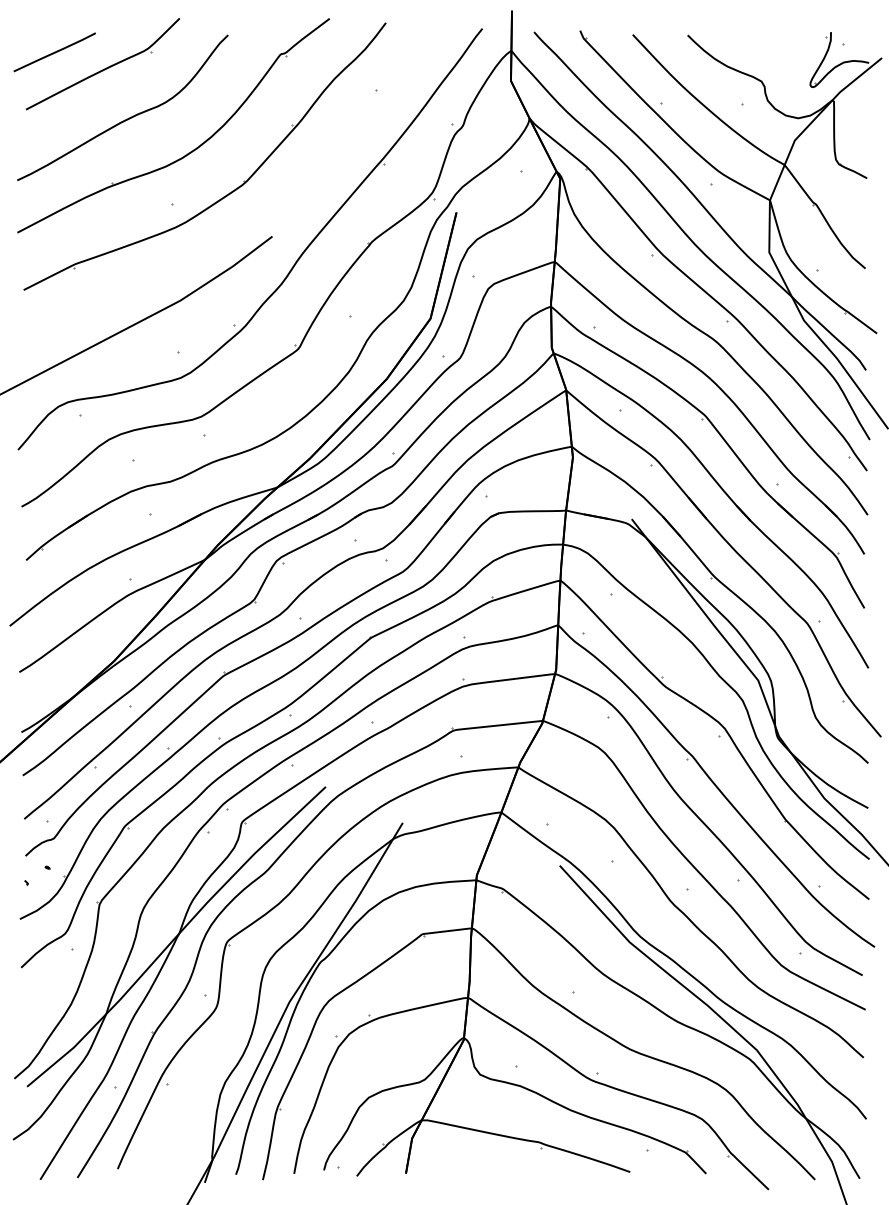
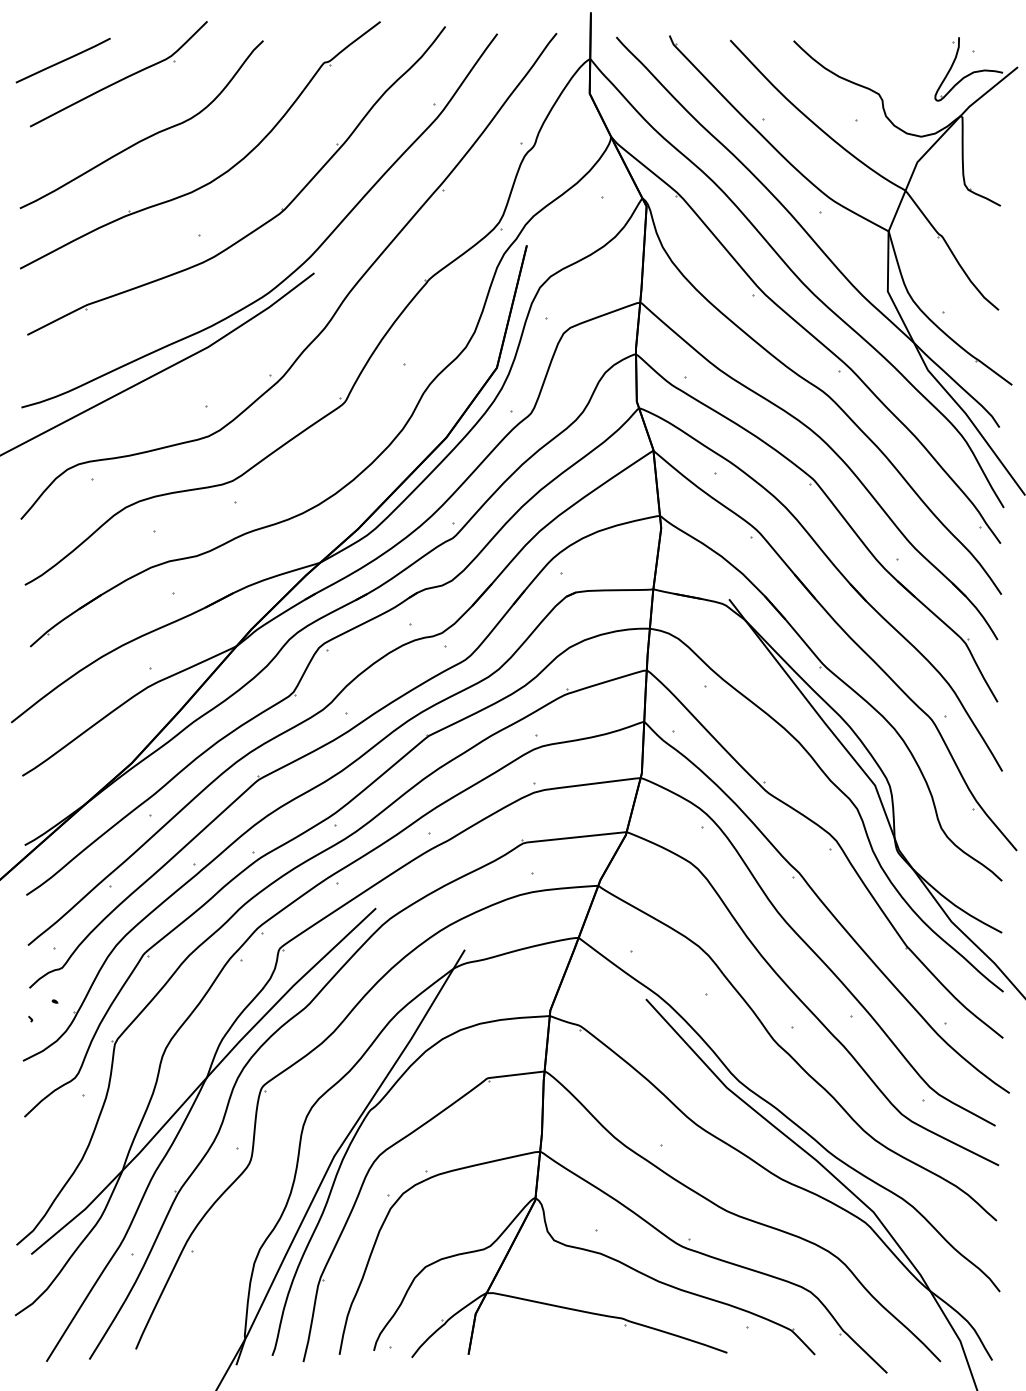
curve: (260, 229) -> (300, 264), added

